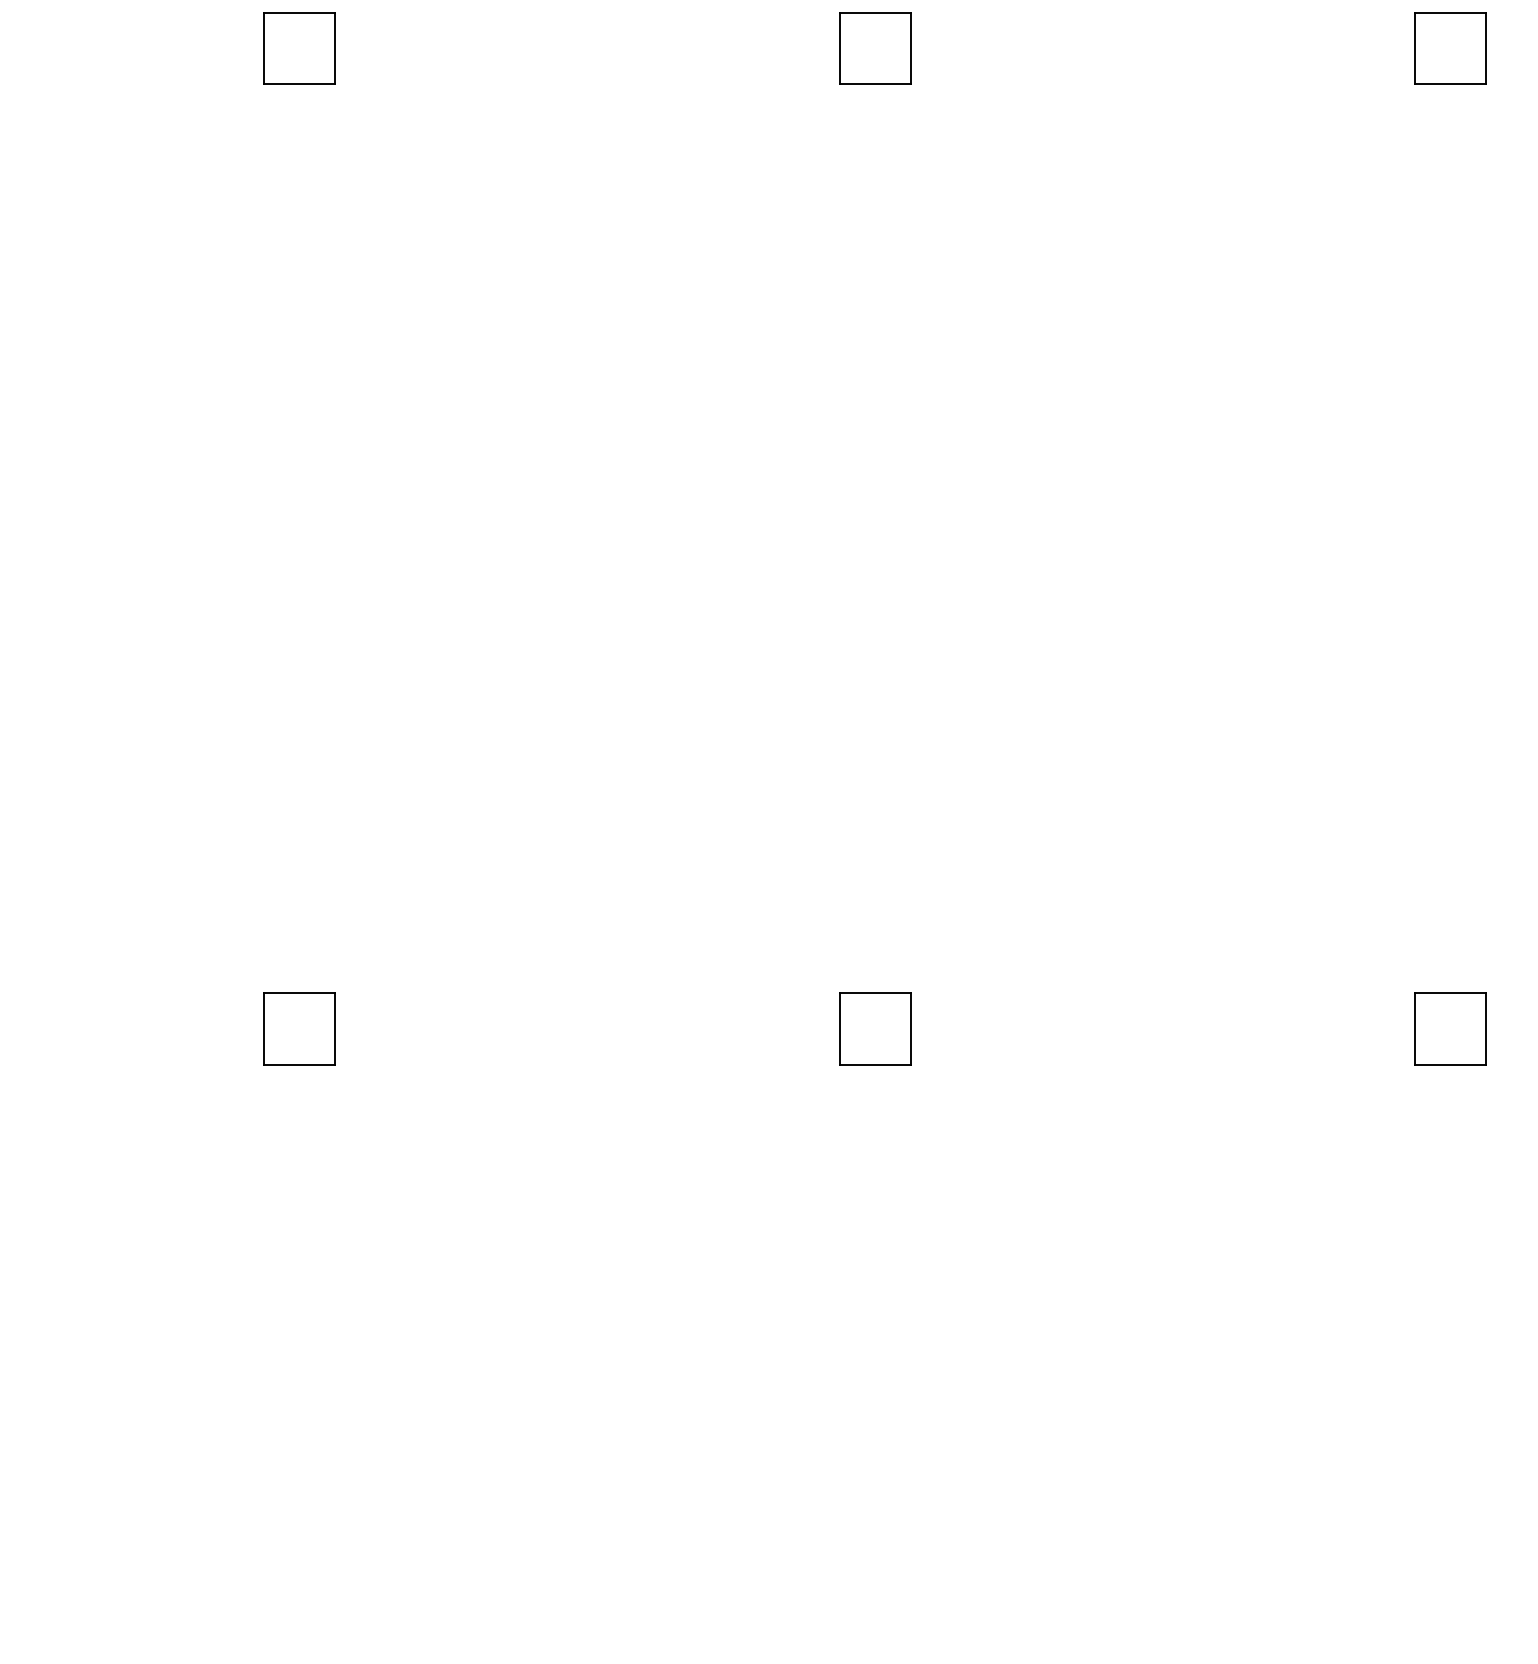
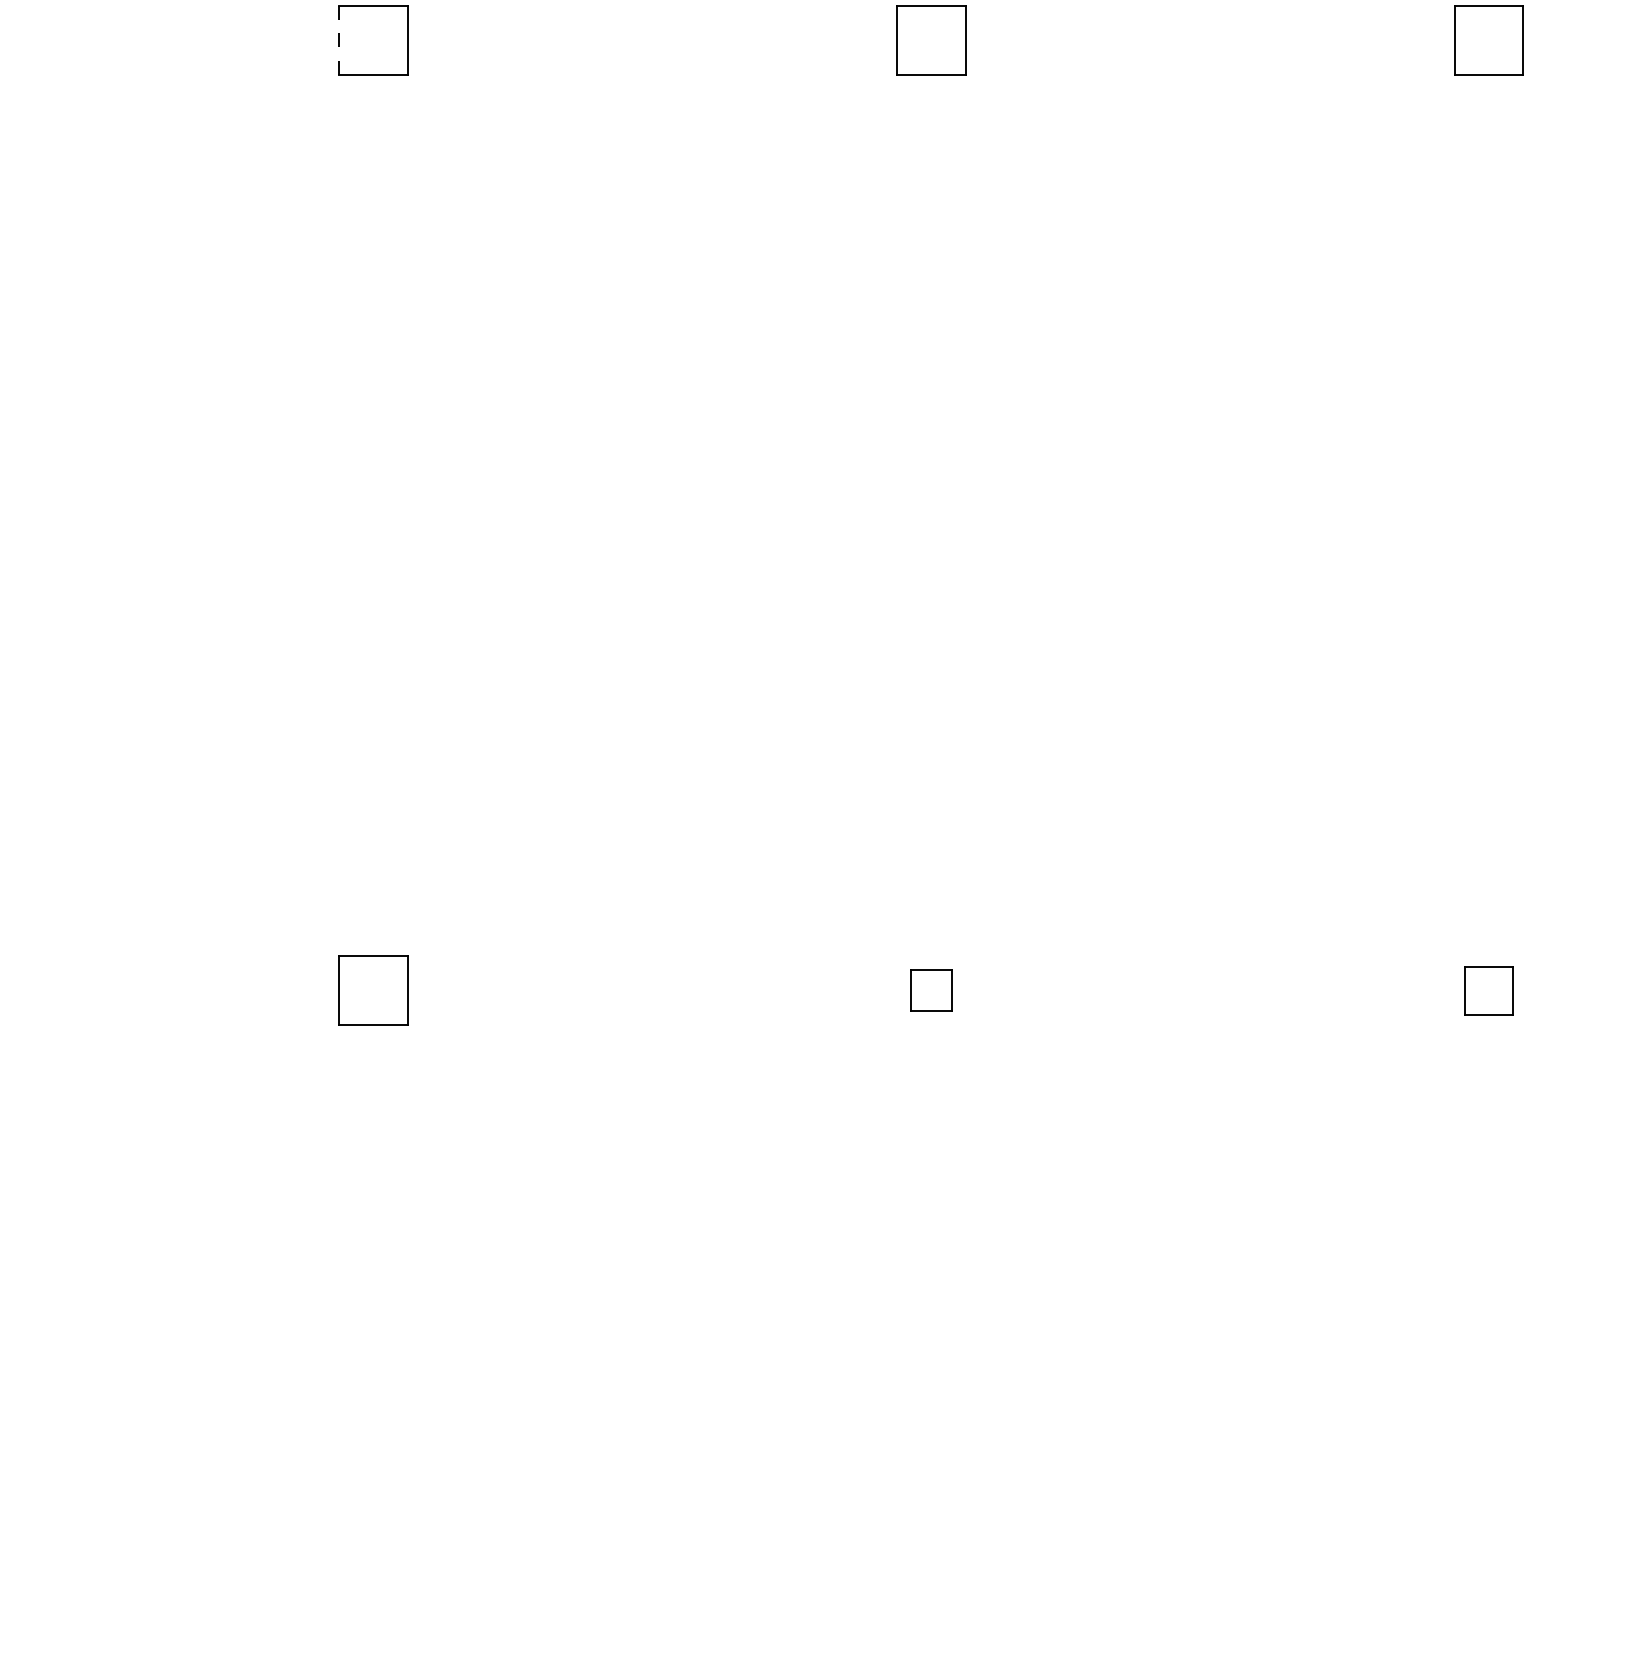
line: (264, 48) -> (338, 40), solid -> dashed
part: (875, 1028) -> (931, 990), size x0.6
part: (1450, 1028) -> (1488, 990), size x0.7

